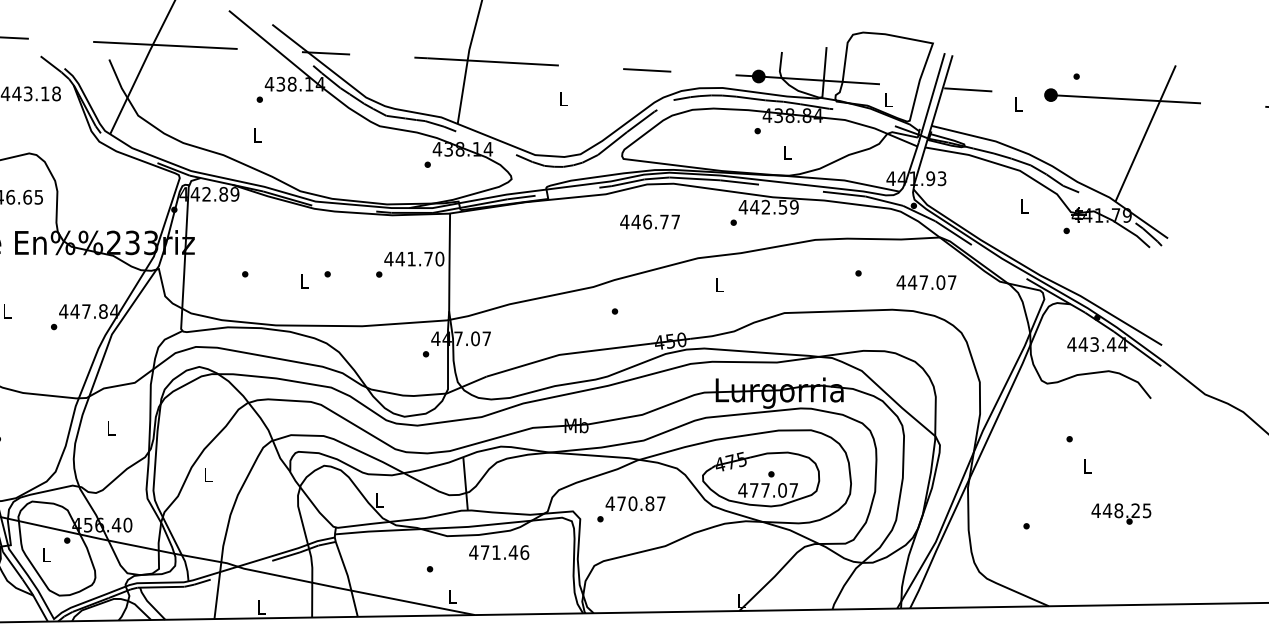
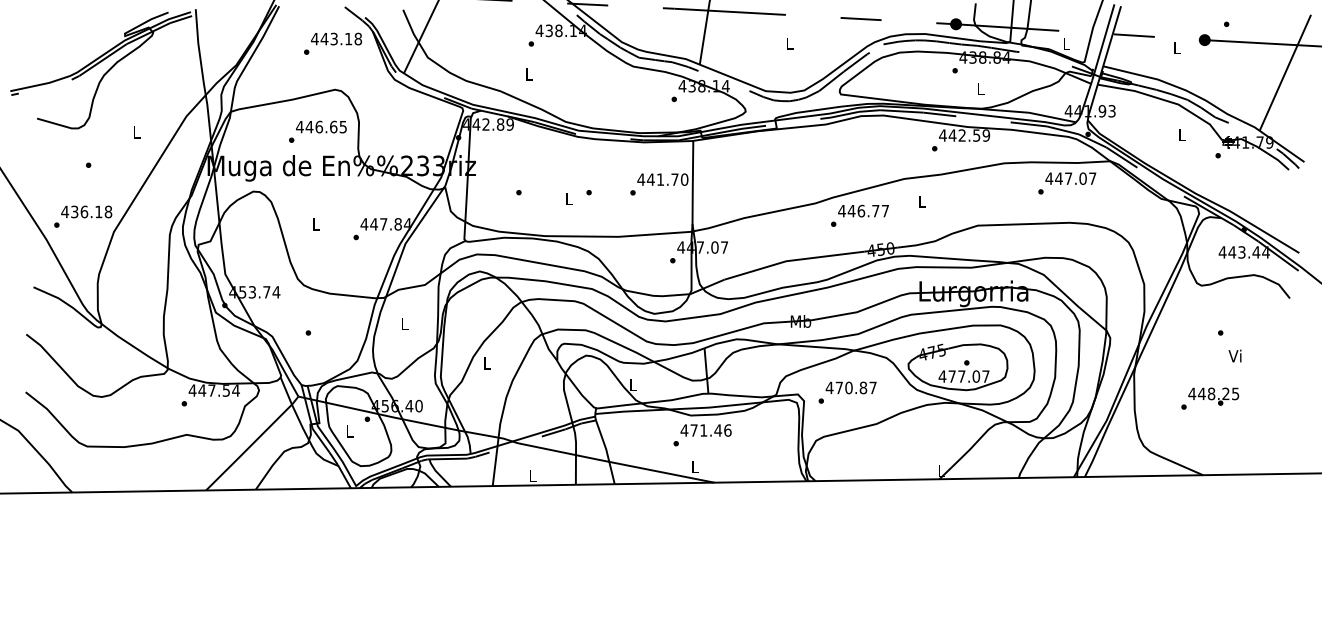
text: (650, 221) -> (863, 210), moved
text: (926, 282) -> (1070, 178), moved
text: (1085, 465) -> (1234, 355), L -> Vi
text: (1121, 513) -> (1213, 396), moved
text: (498, 552) -> (705, 430), moved

